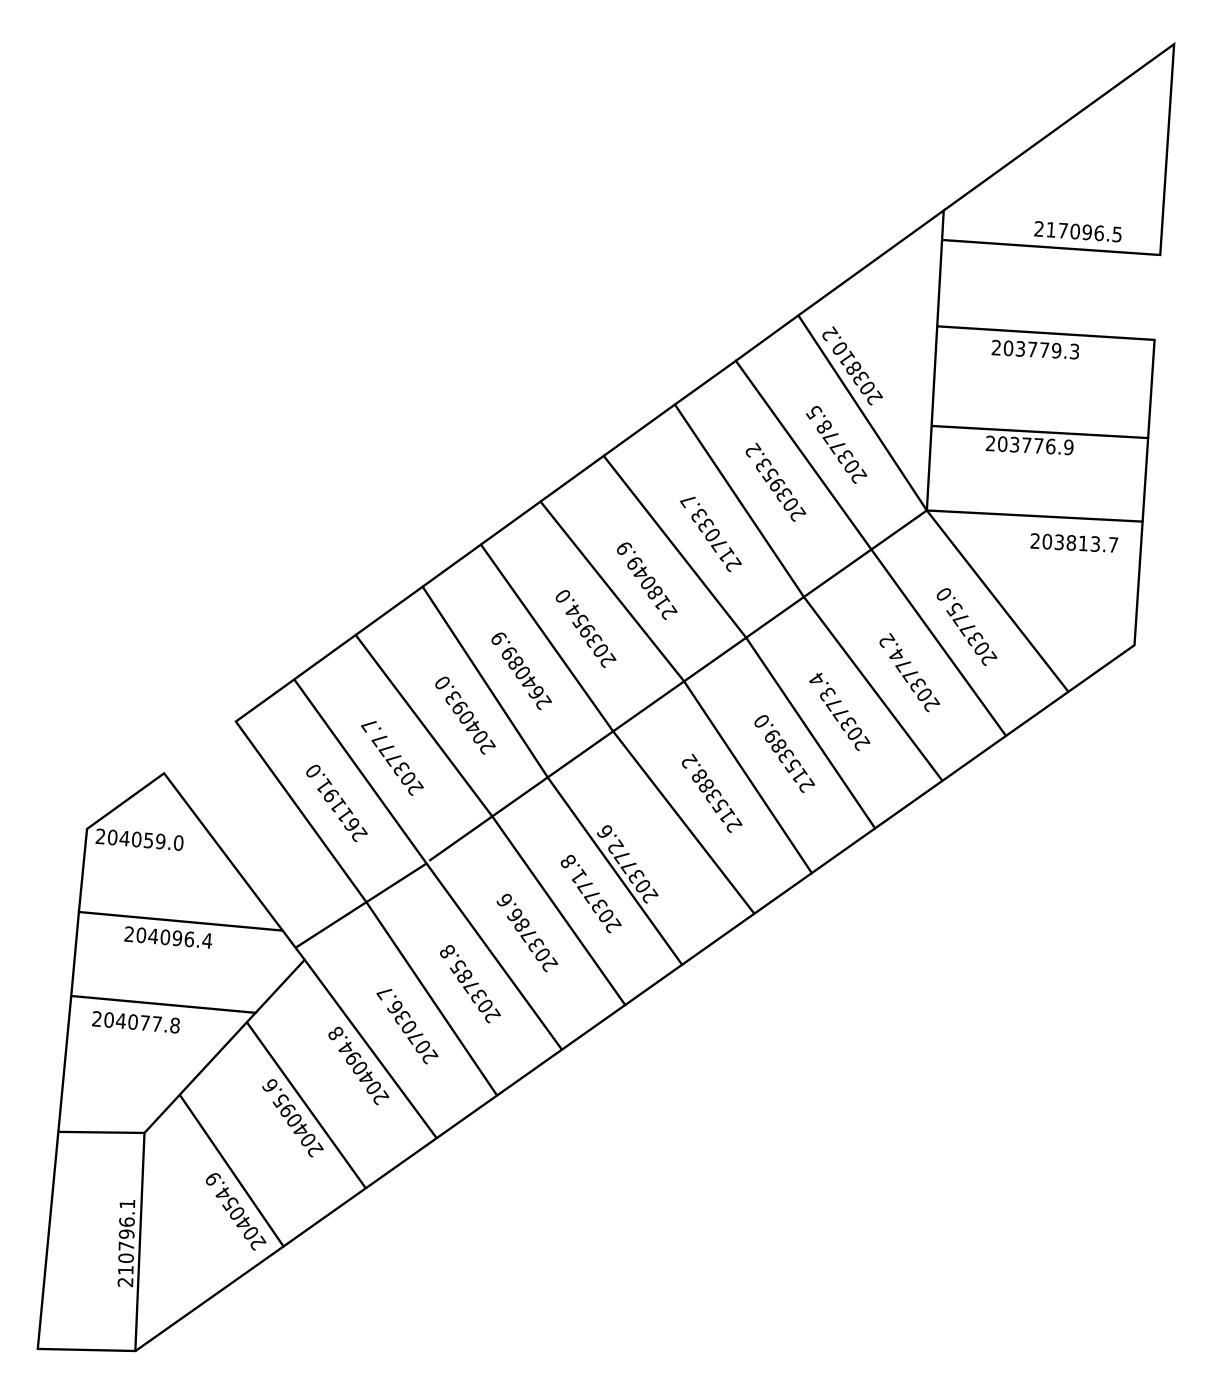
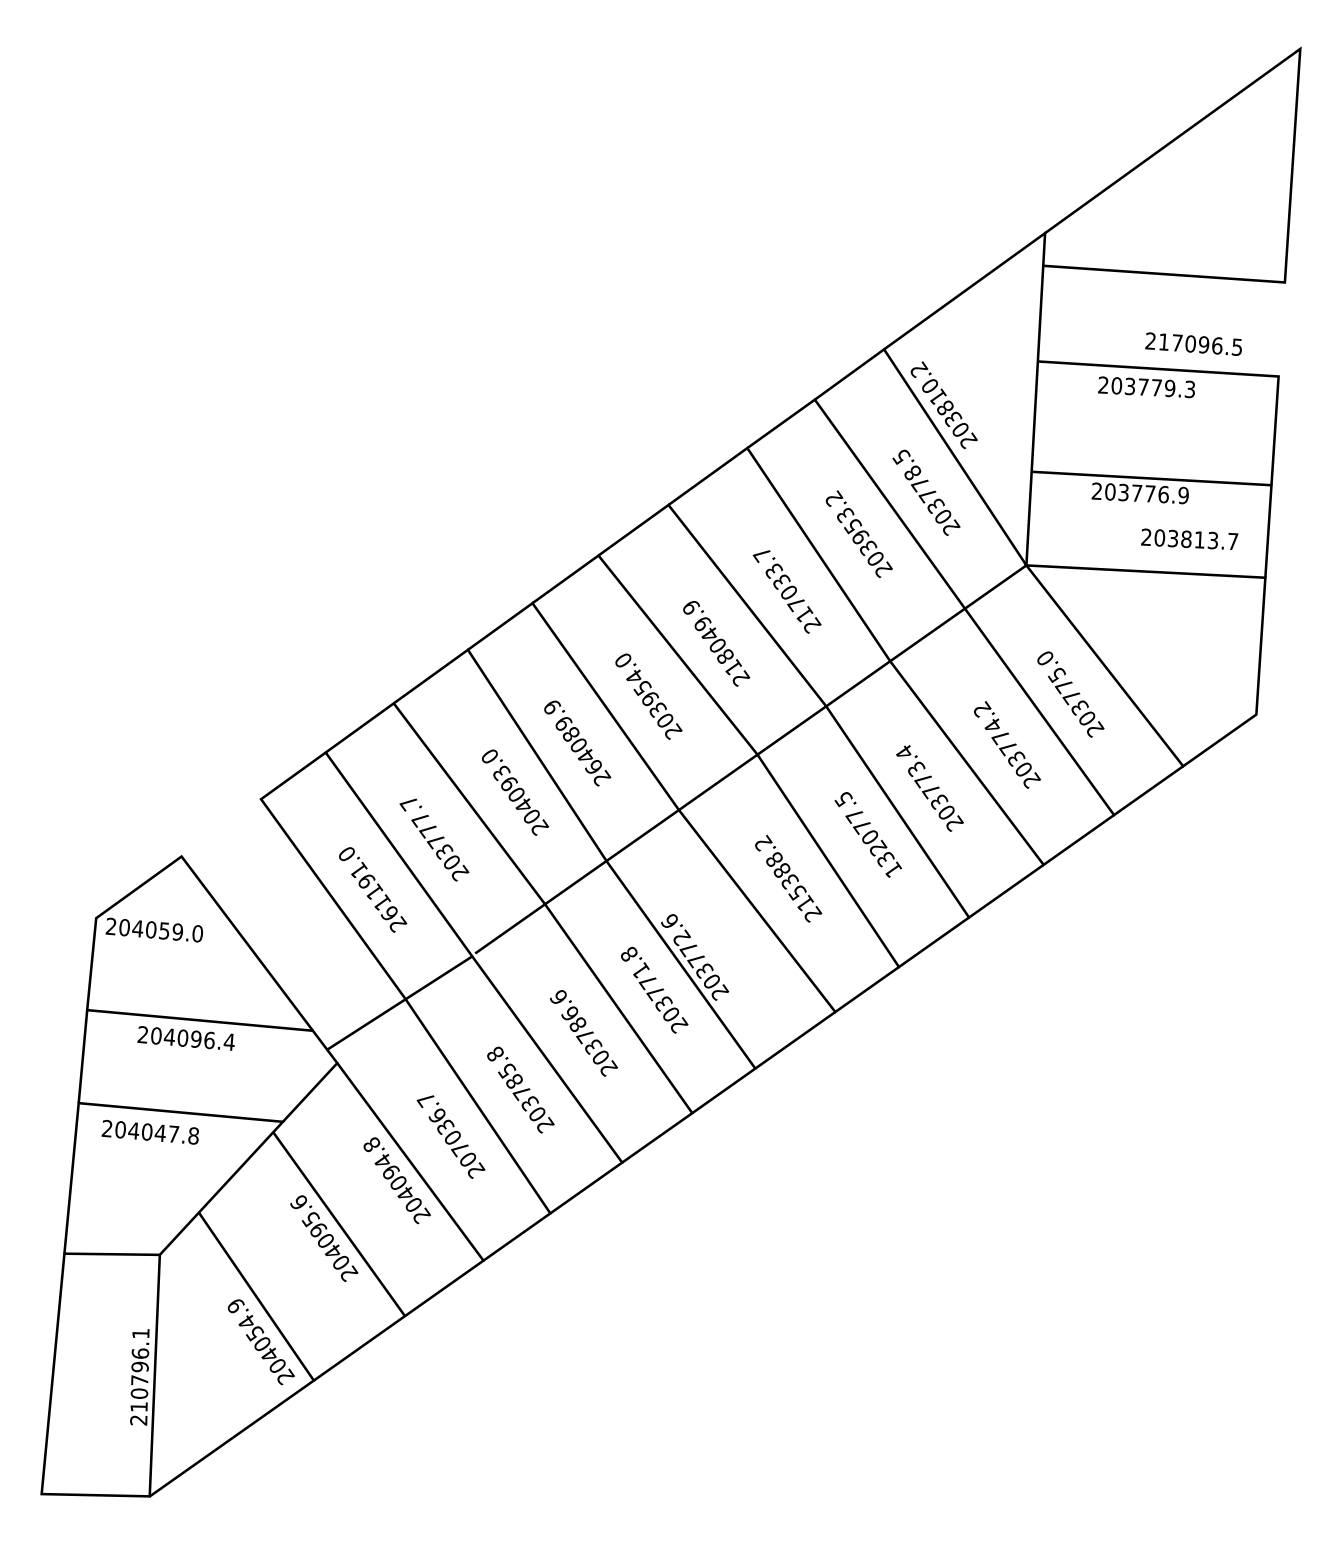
text: (1077, 231) -> (1193, 343), moved
text: (1074, 542) -> (1189, 538), moved
text: (784, 754) -> (868, 835), 215389.0 -> 132077.5
text: (144, 1022) -> (159, 1132), 204077.8 -> 204047.8

